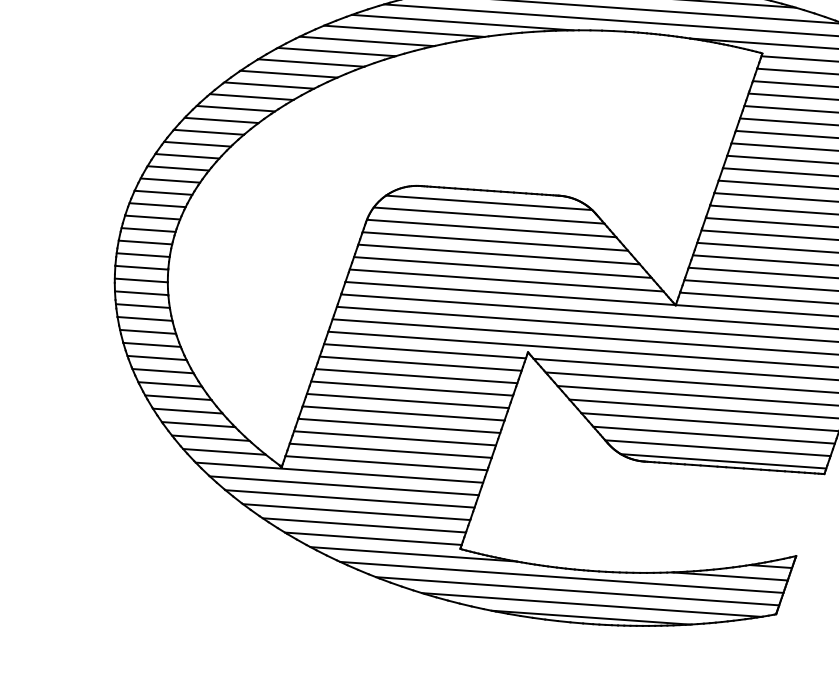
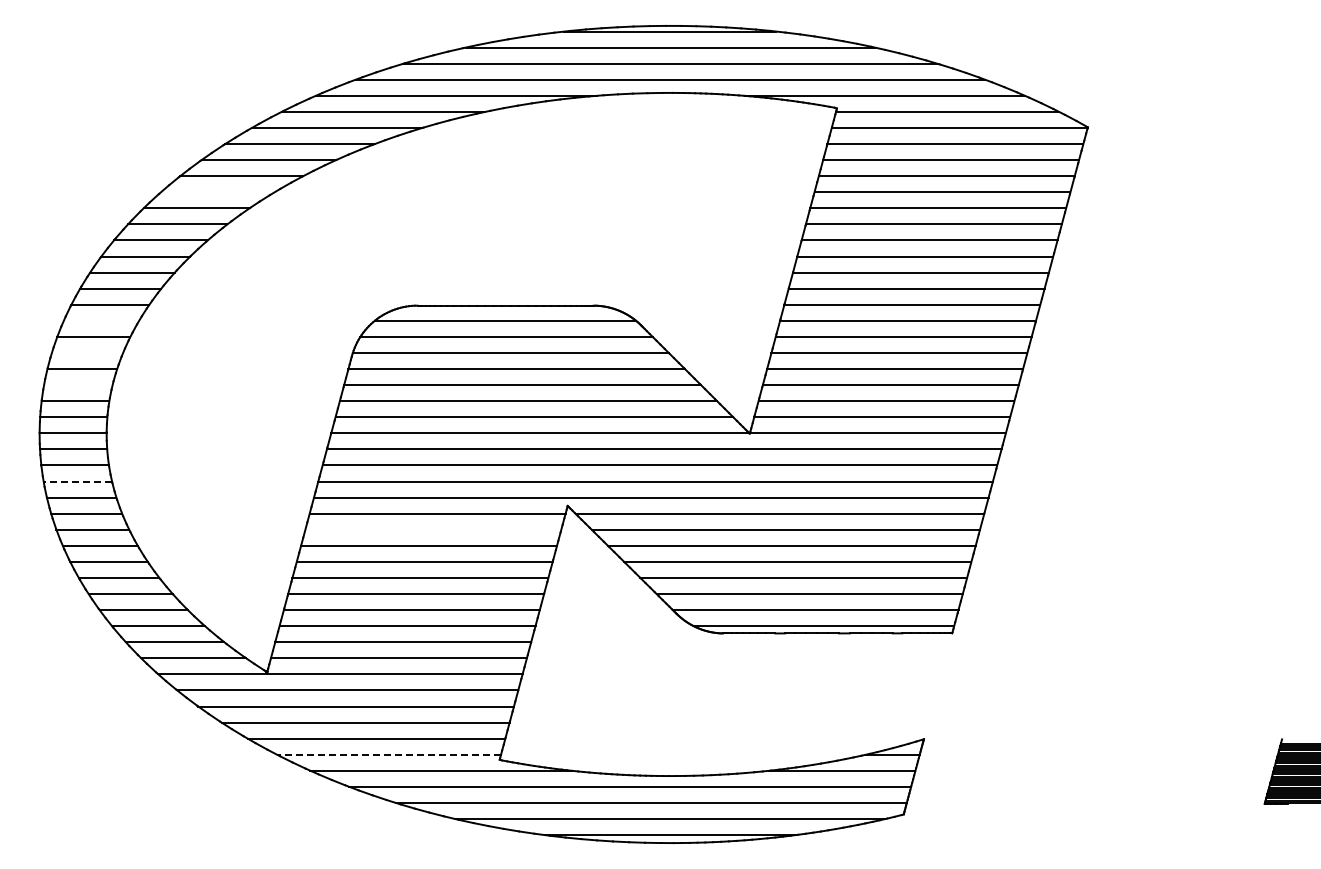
line: (269, 85) -> (217, 192), removed
line: (170, 180) -> (101, 320), removed
line: (157, 204) -> (87, 352), removed
line: (148, 230) -> (78, 385), removed
line: (142, 306) -> (77, 481), solid -> dashed
line: (420, 363) -> (433, 529), removed
line: (372, 538) -> (388, 754), solid -> dashed

